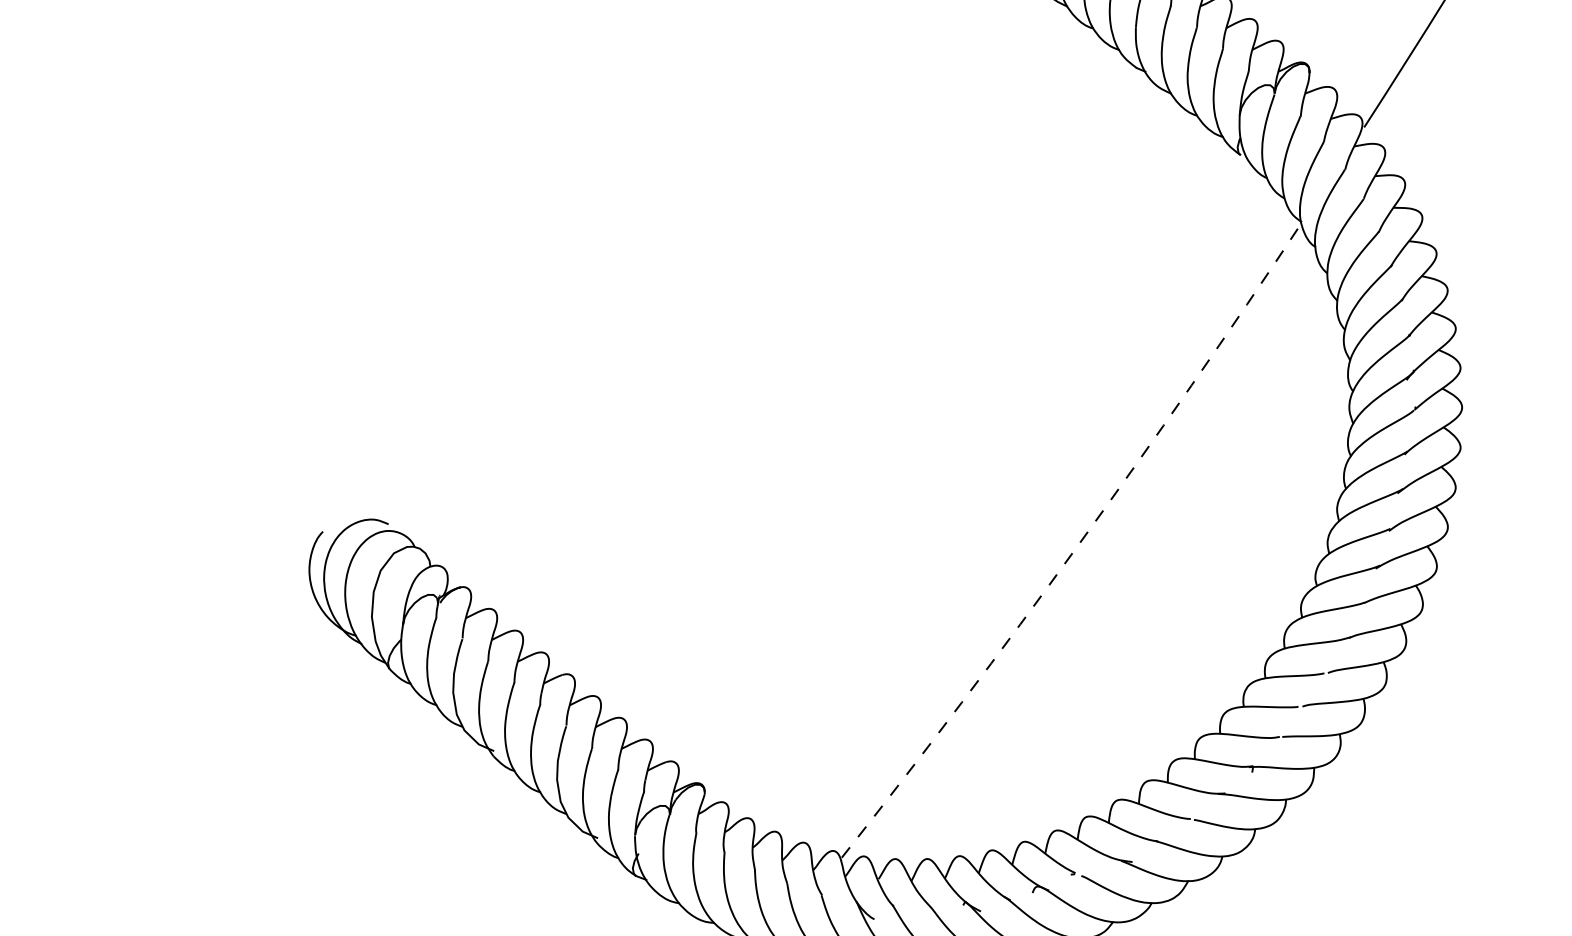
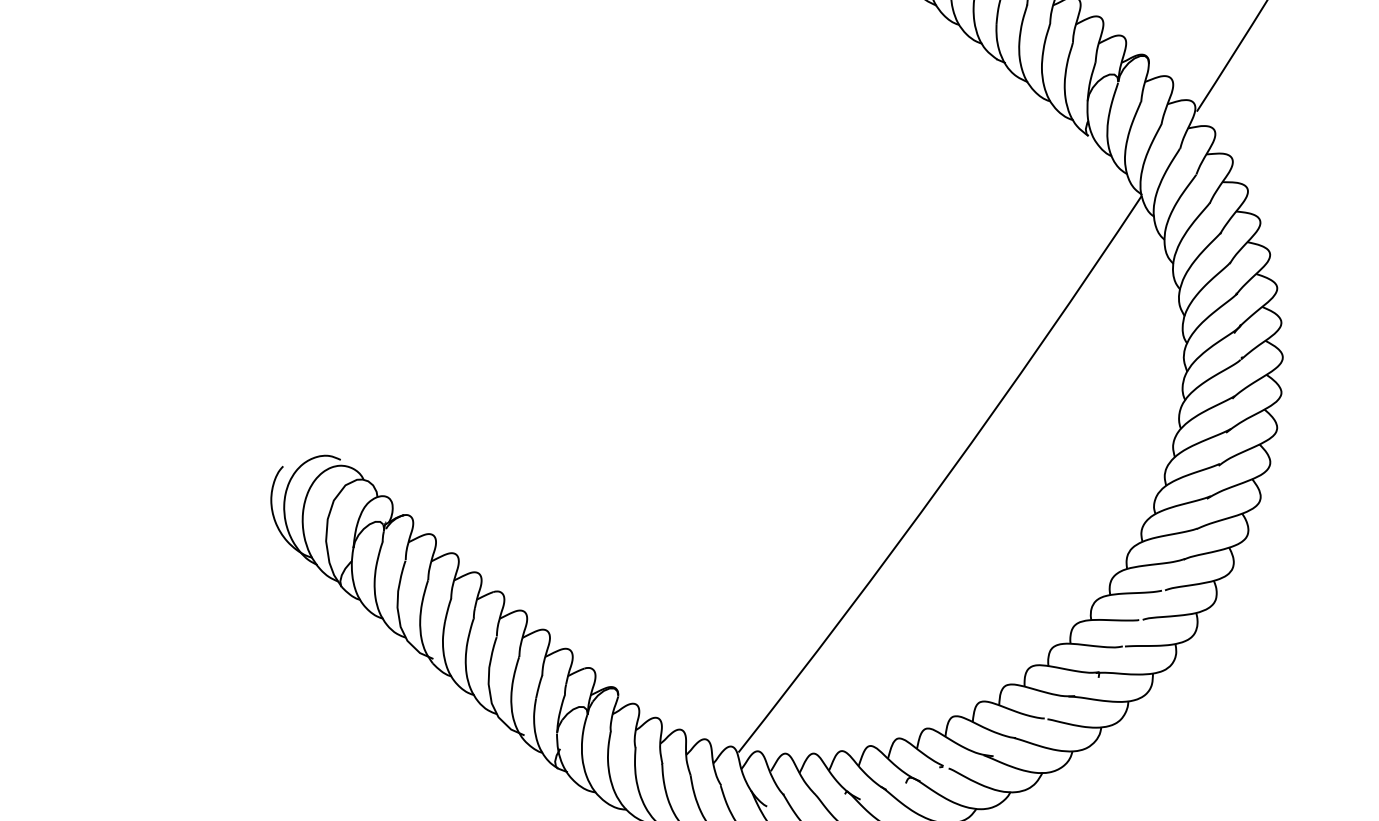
arc: (1078, 545) -> (946, 478), dashed -> solid

